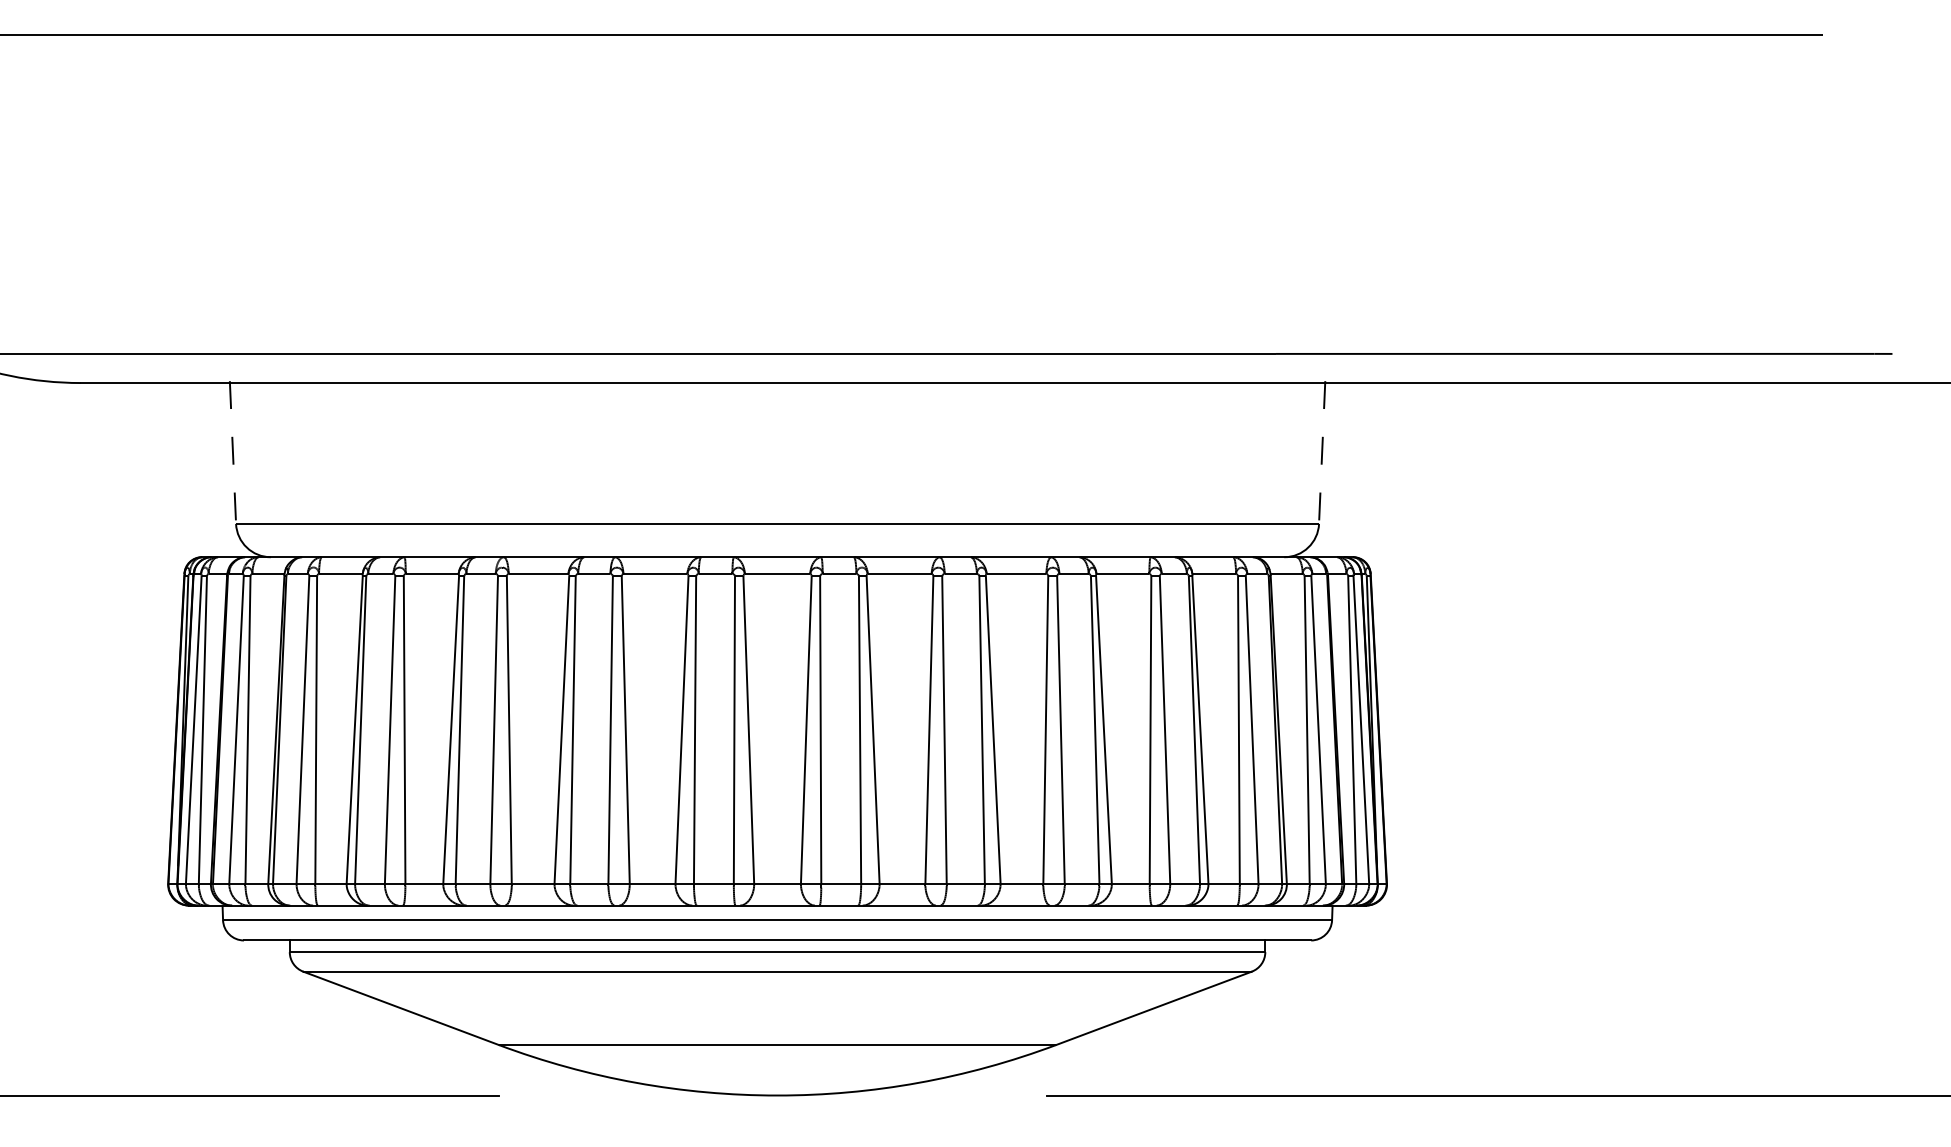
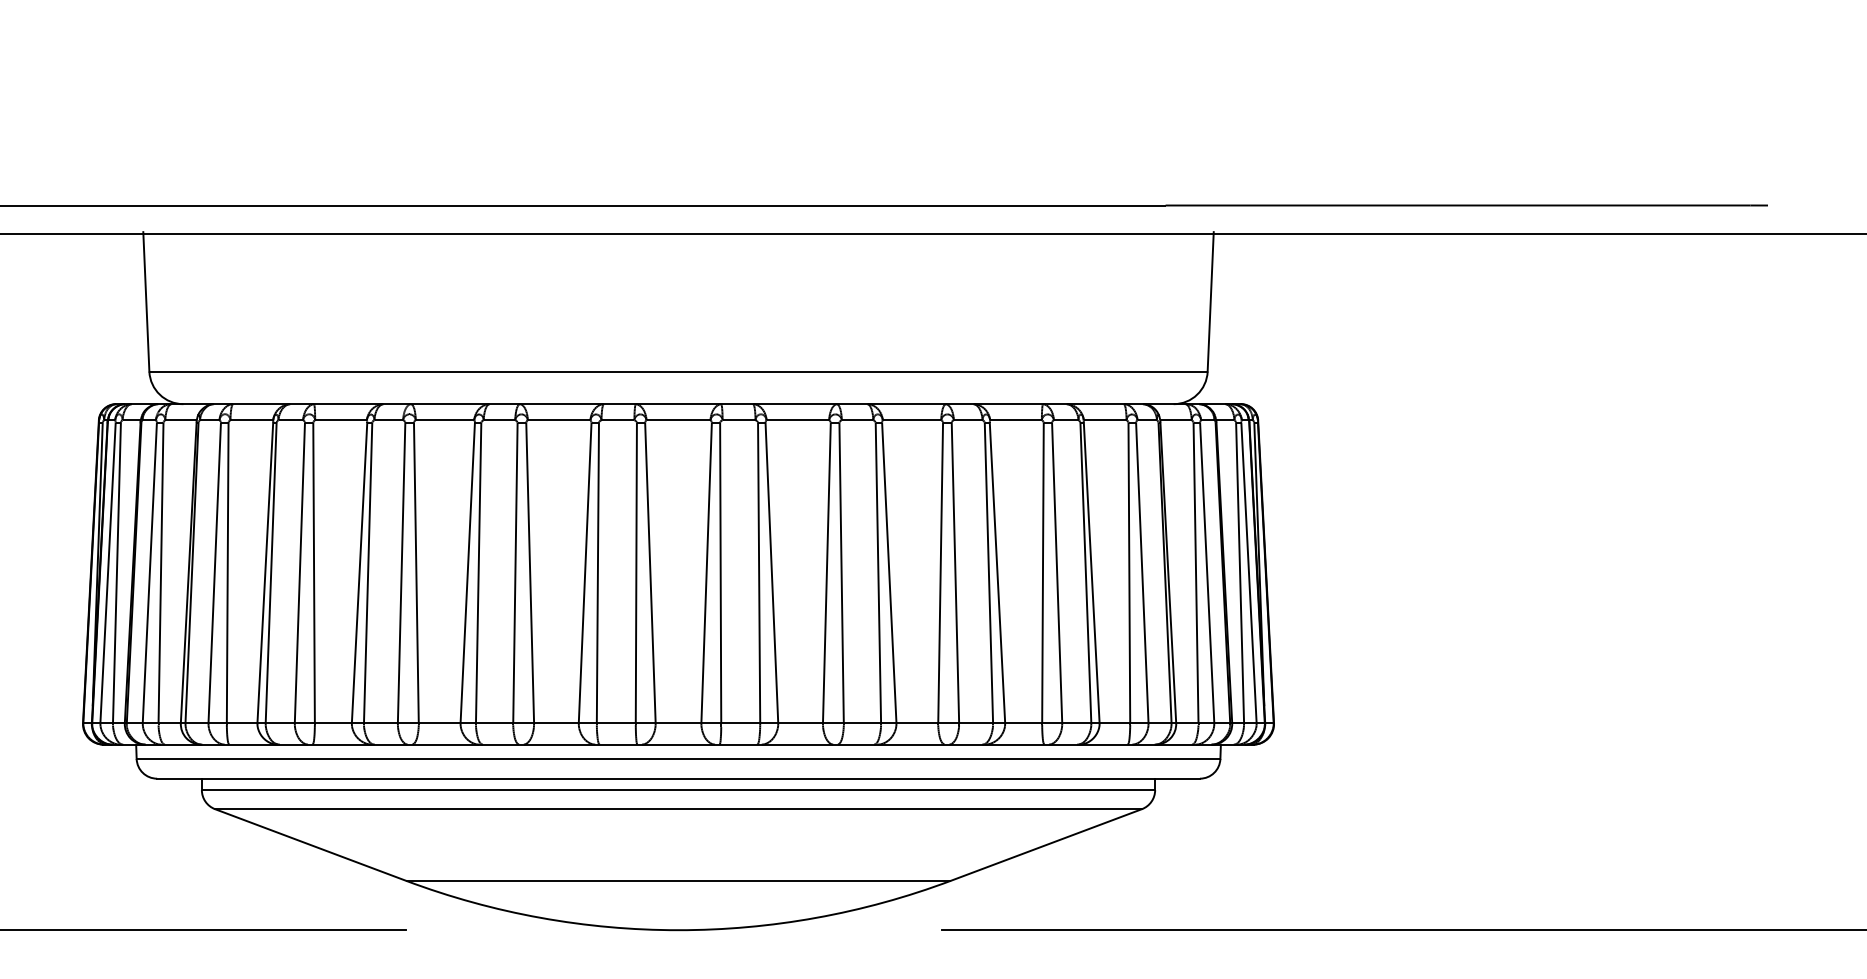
line: (232, 453) -> (145, 302), dashed -> solid
line: (1322, 453) -> (1211, 302), dashed -> solid

